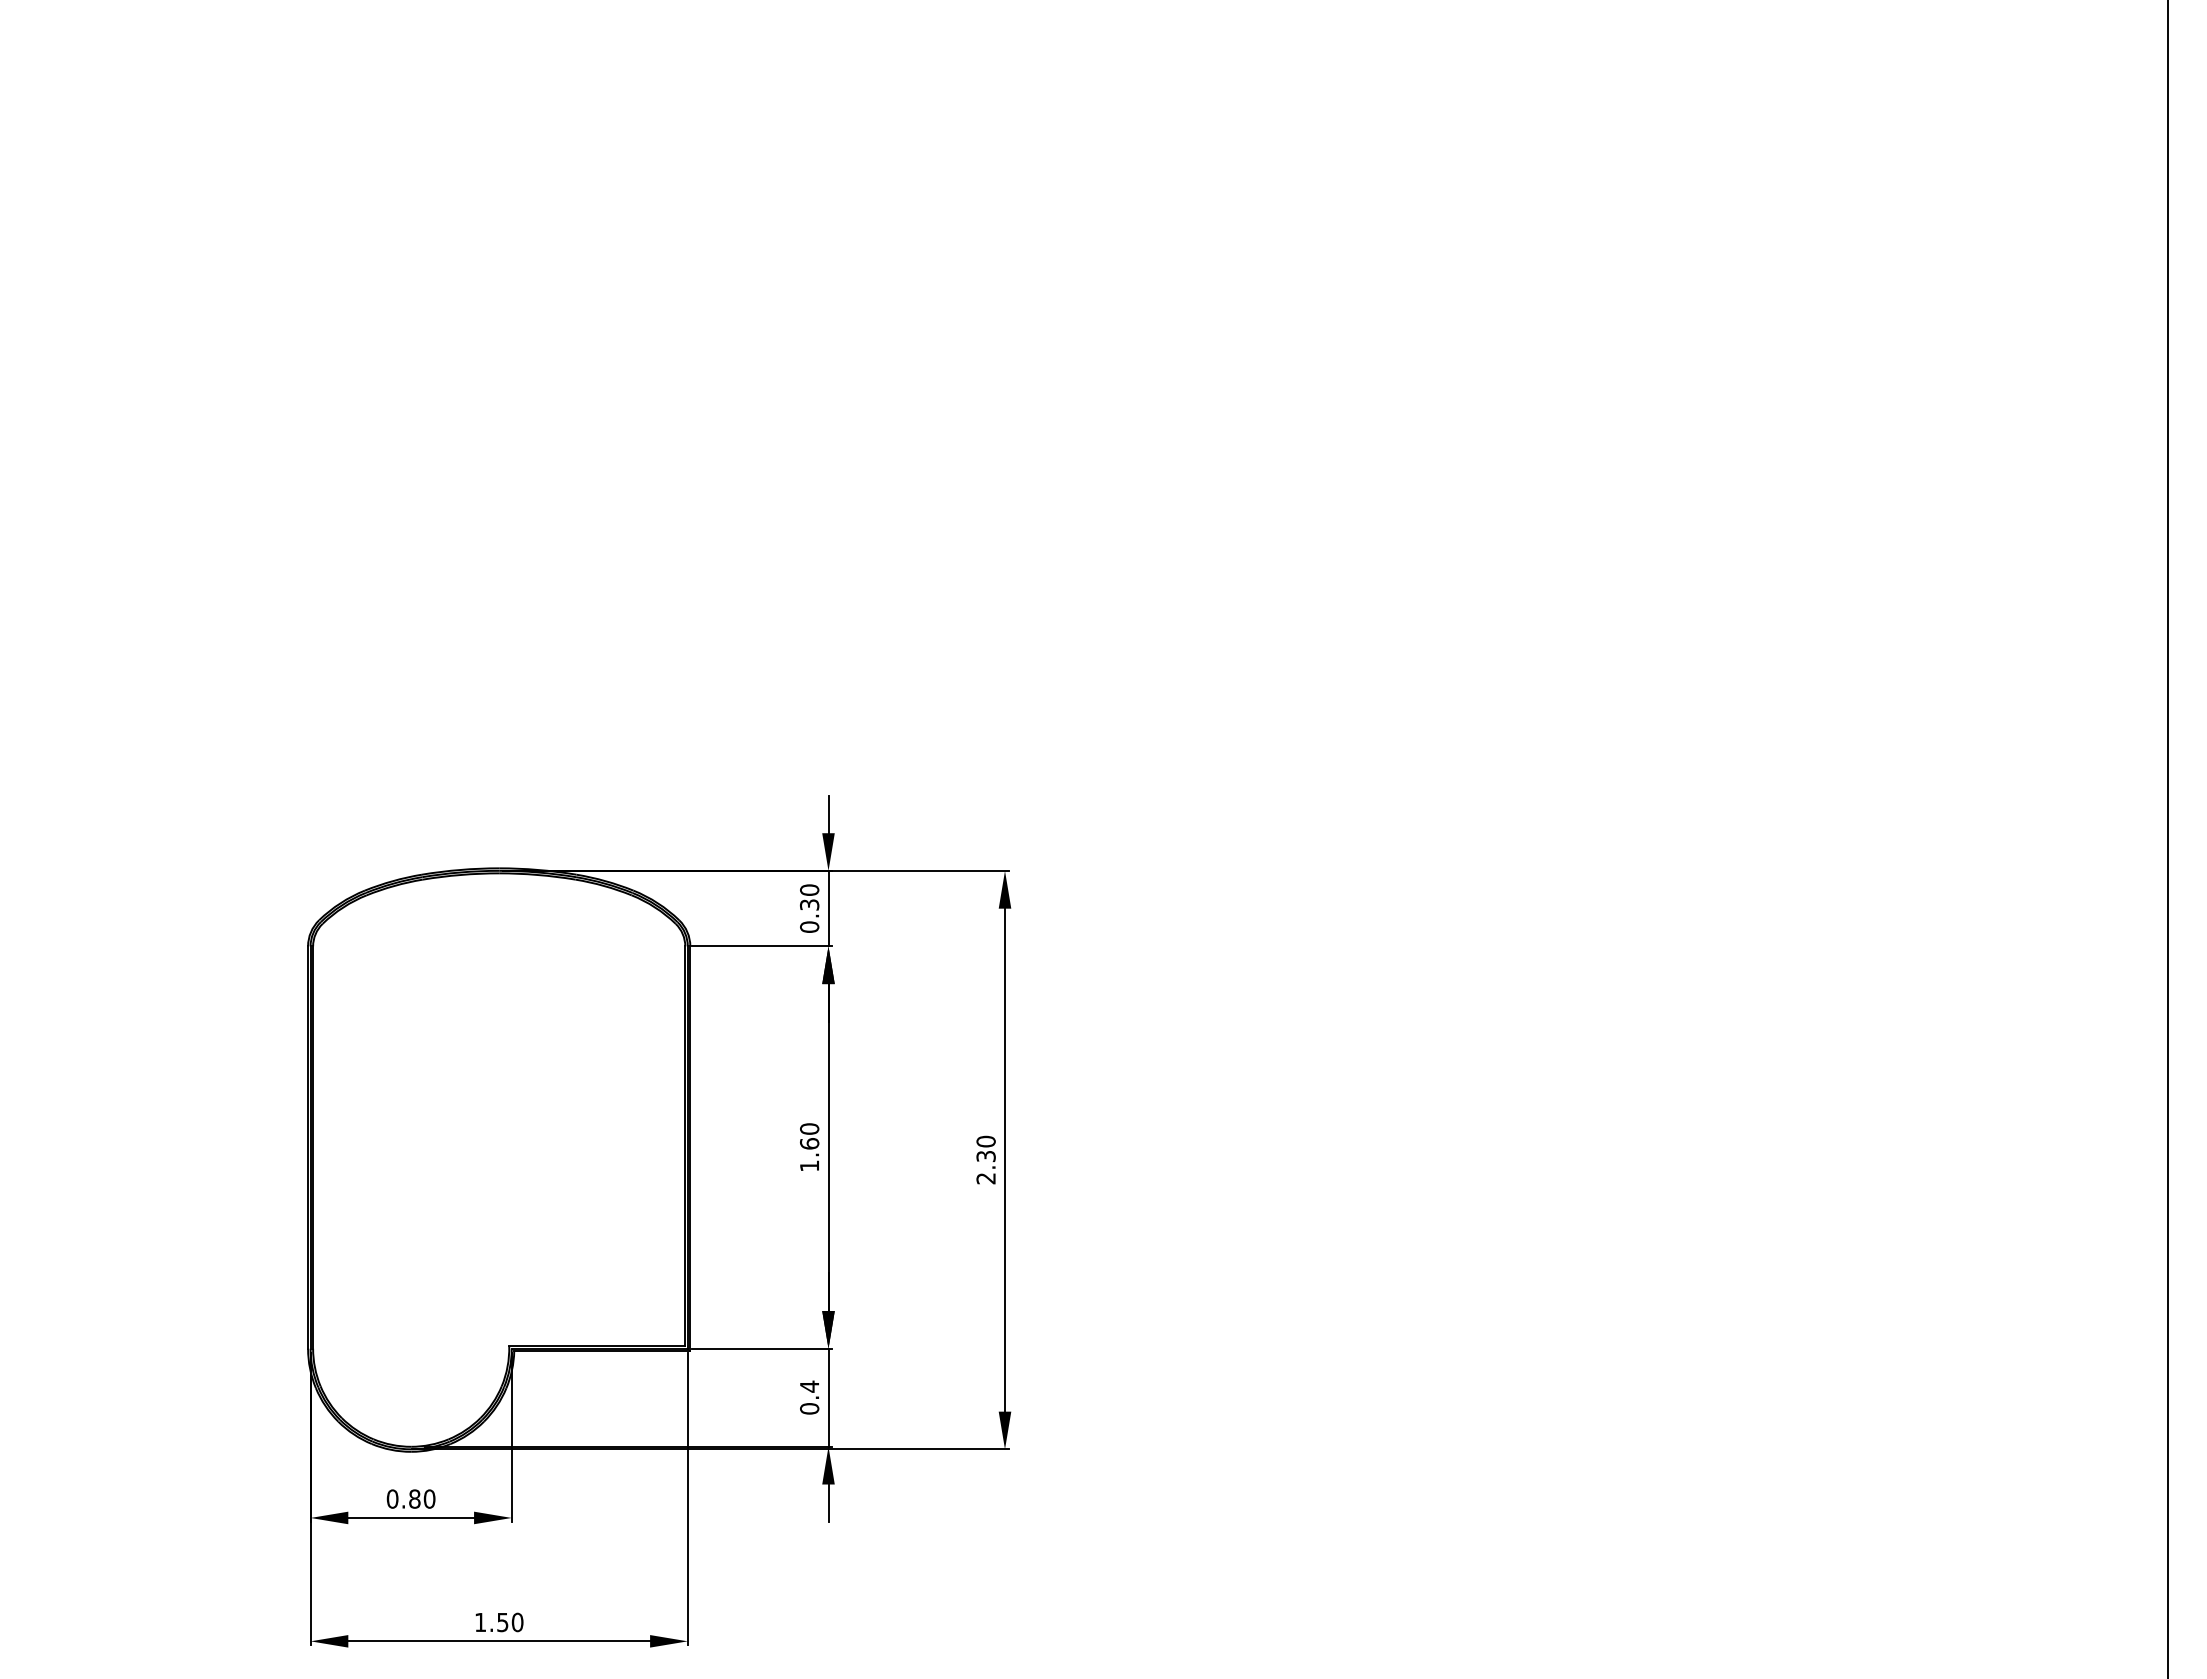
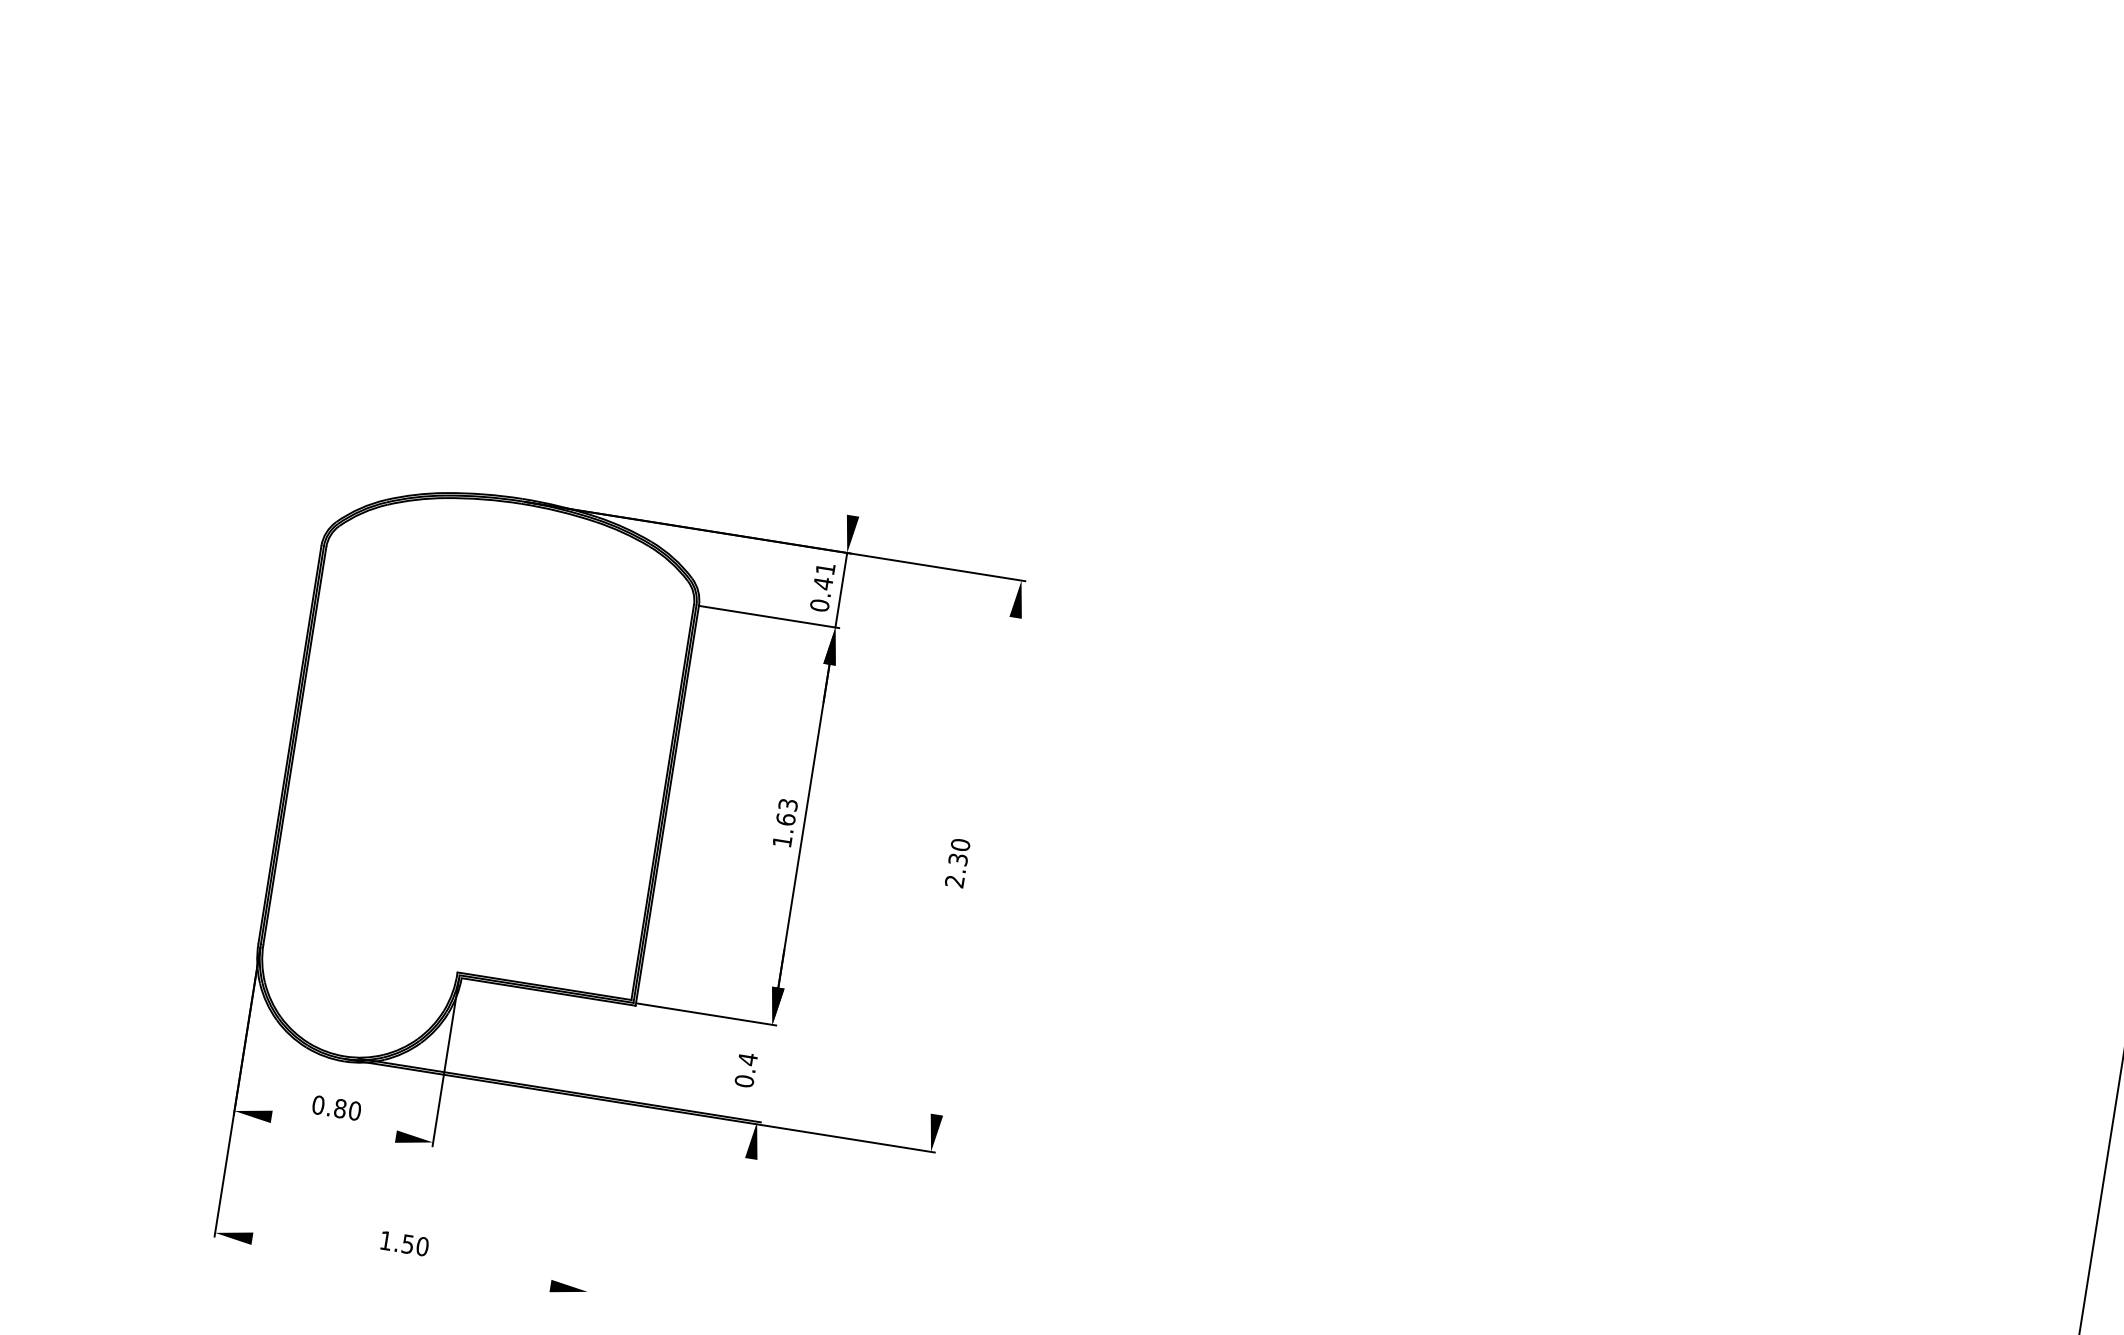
line: (828, 814) -> (856, 497), removed
text: (809, 897) -> (824, 576), 0.30 -> 0.41
text: (809, 1128) -> (788, 804), 1.60 -> 1.63
line: (1005, 1159) -> (976, 865), removed
line: (828, 1397) -> (764, 1073), removed
line: (687, 1498) -> (609, 1150), removed
line: (828, 1503) -> (748, 1177), removed
line: (411, 1517) -> (334, 1126), removed
line: (499, 1641) -> (401, 1262), removed

